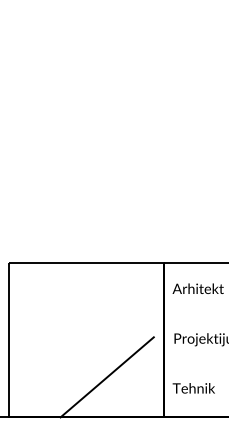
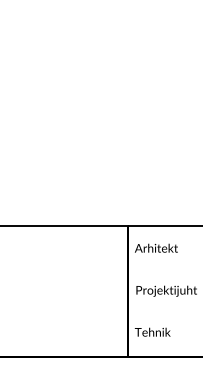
line: (107, 376) -> (79, 322), removed

